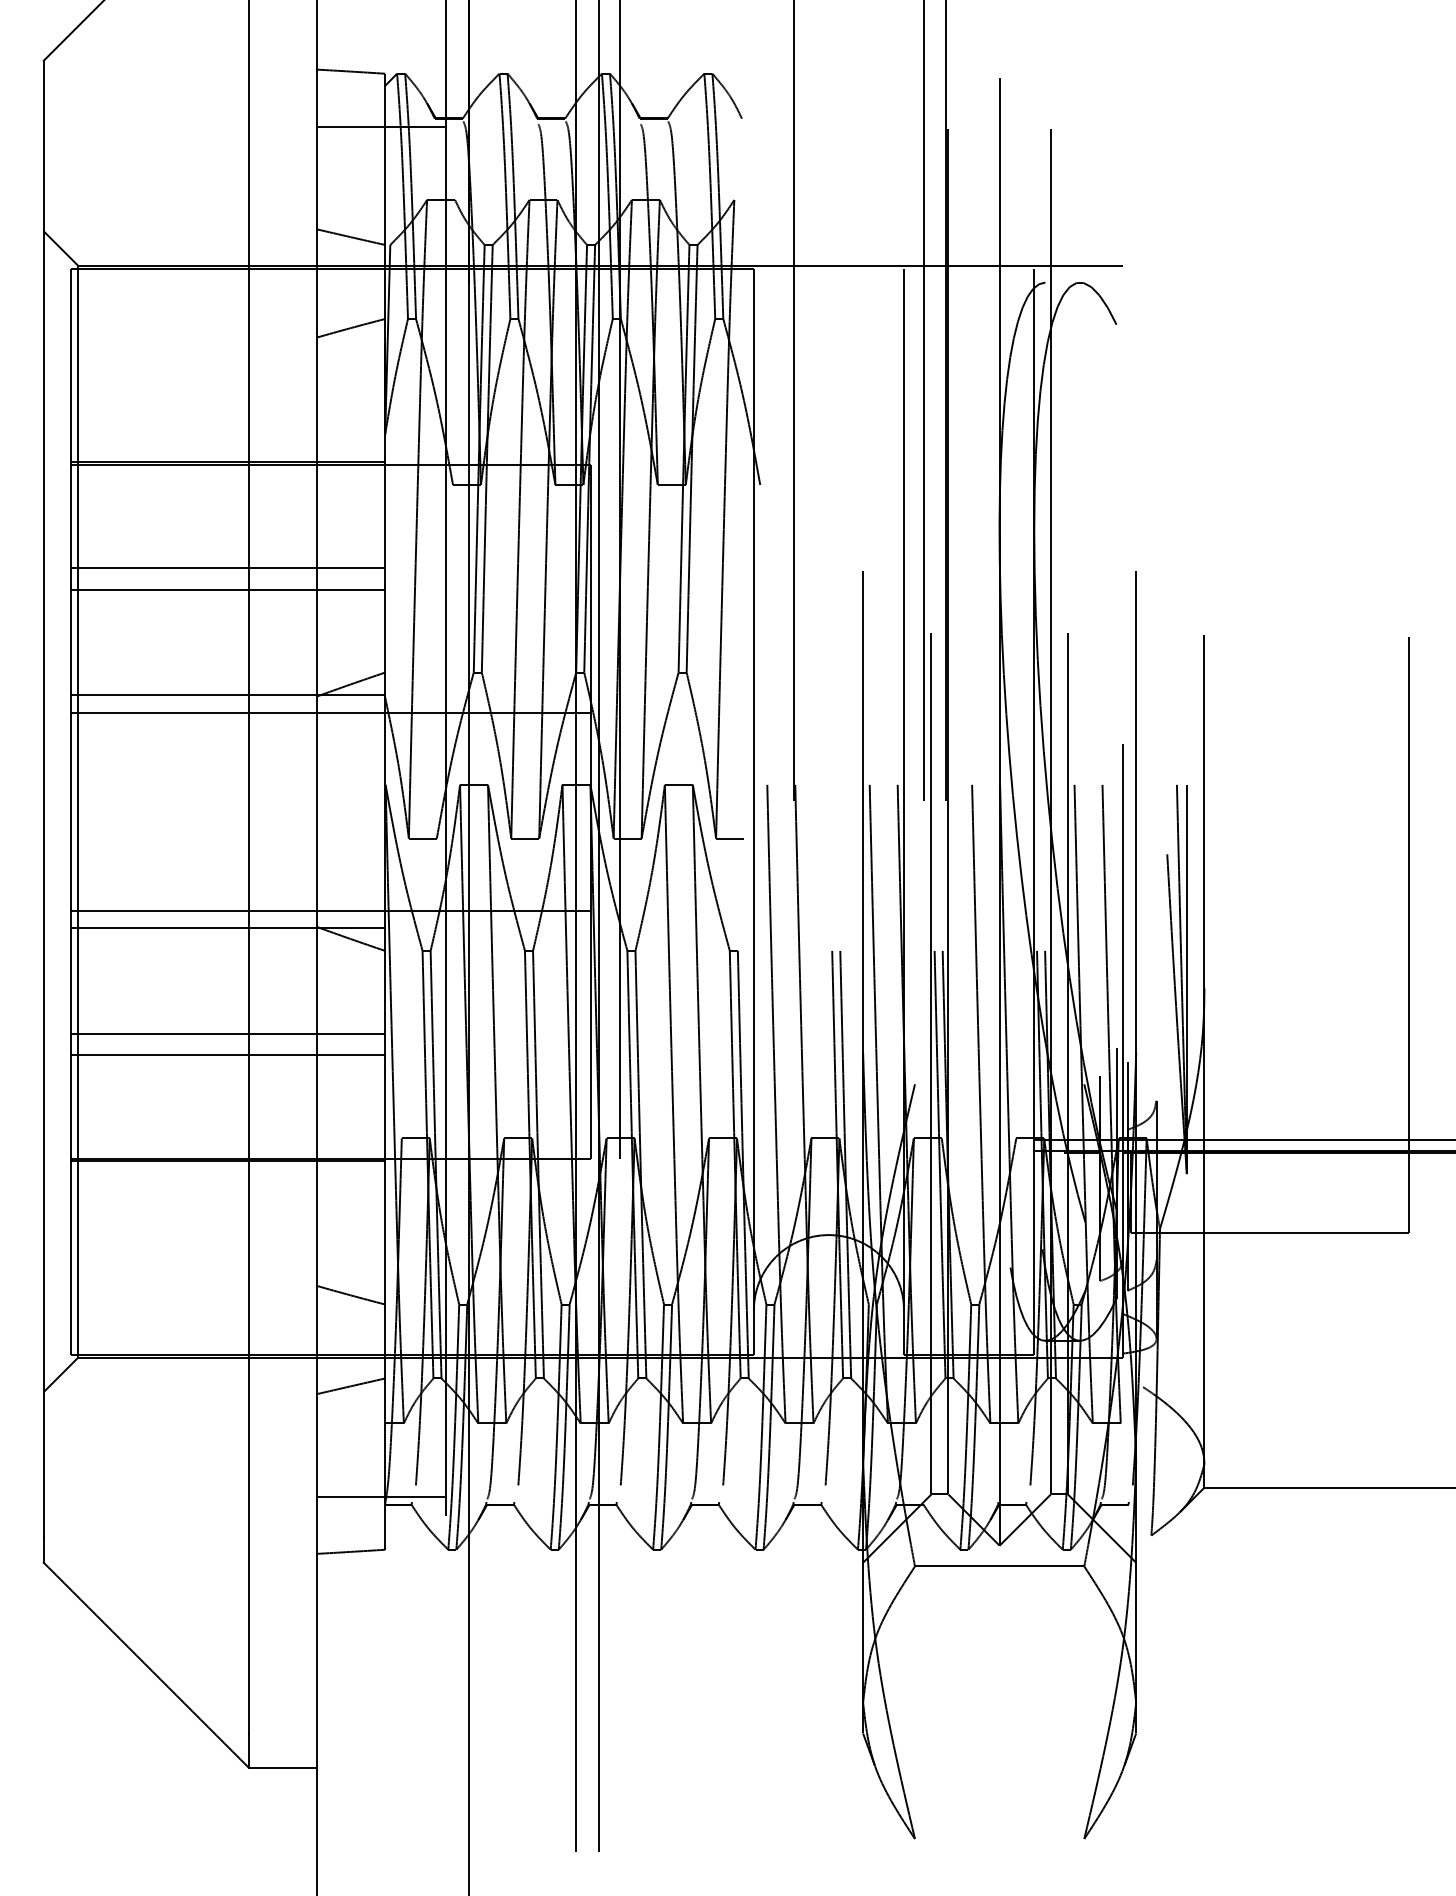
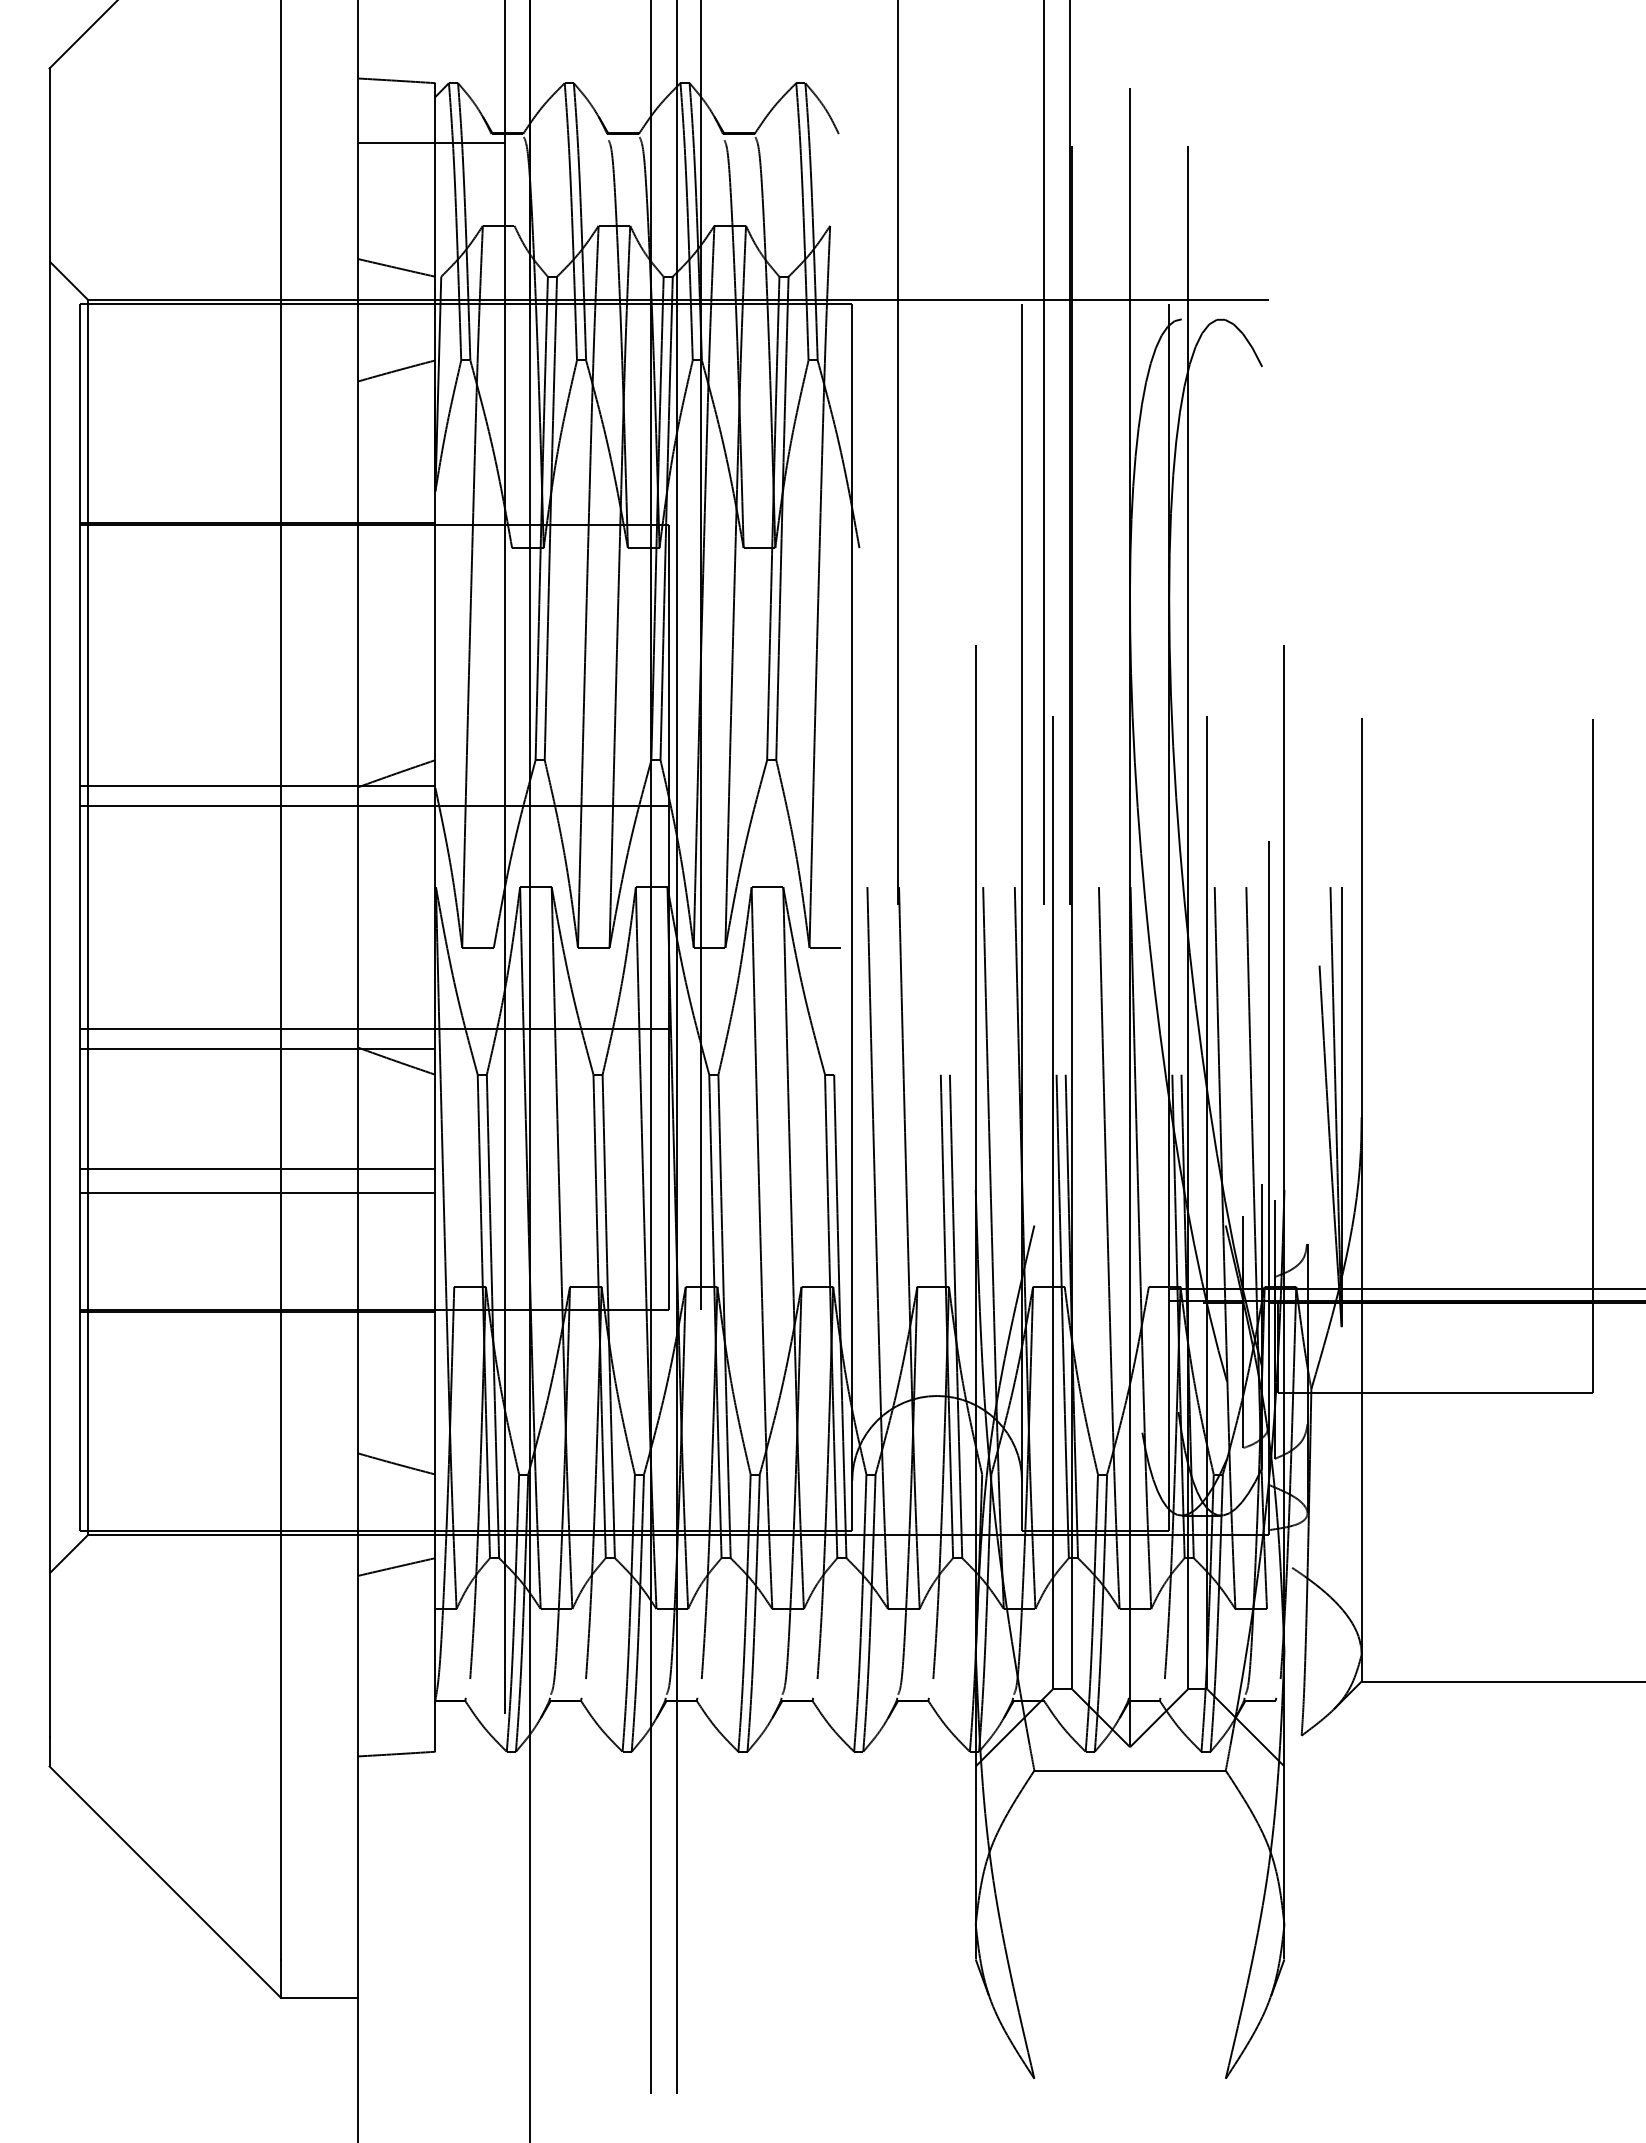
line: (227, 568) -> (257, 642), removed
line: (227, 589) -> (257, 666), removed
line: (381, 1496) -> (431, 1691), removed

